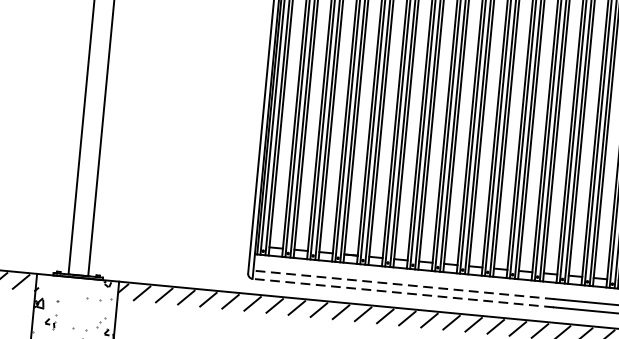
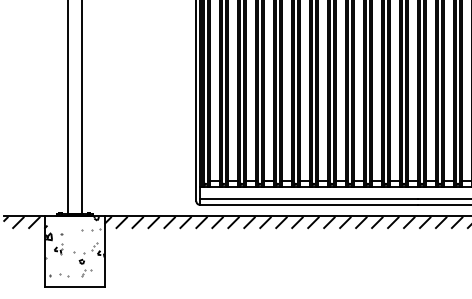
line: (403, 284) -> (308, 198), dashed -> solid
line: (402, 292) -> (308, 204), dashed -> solid

